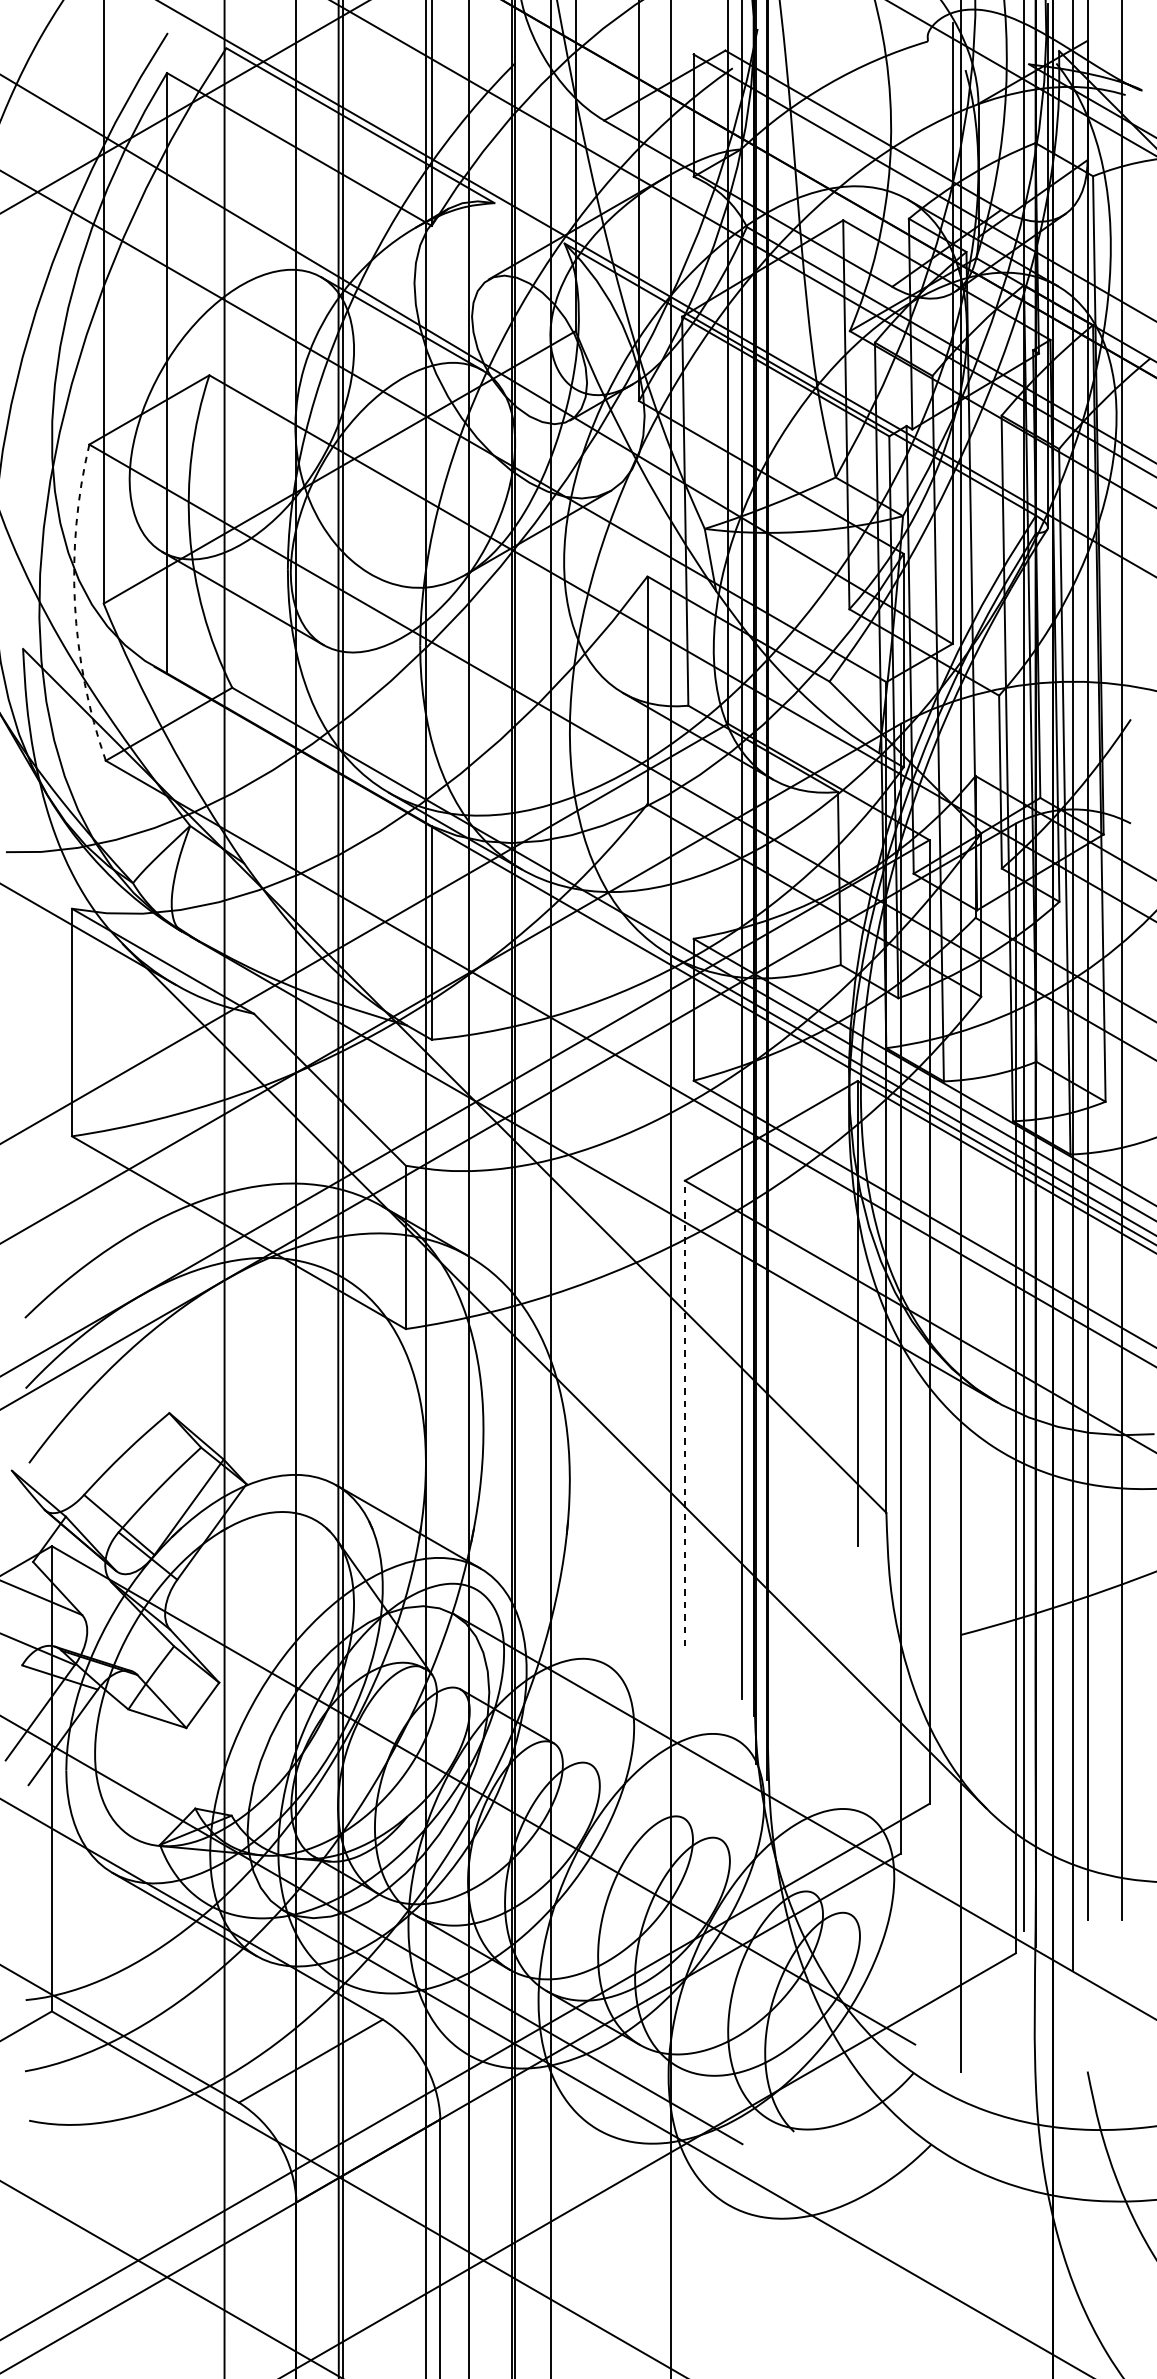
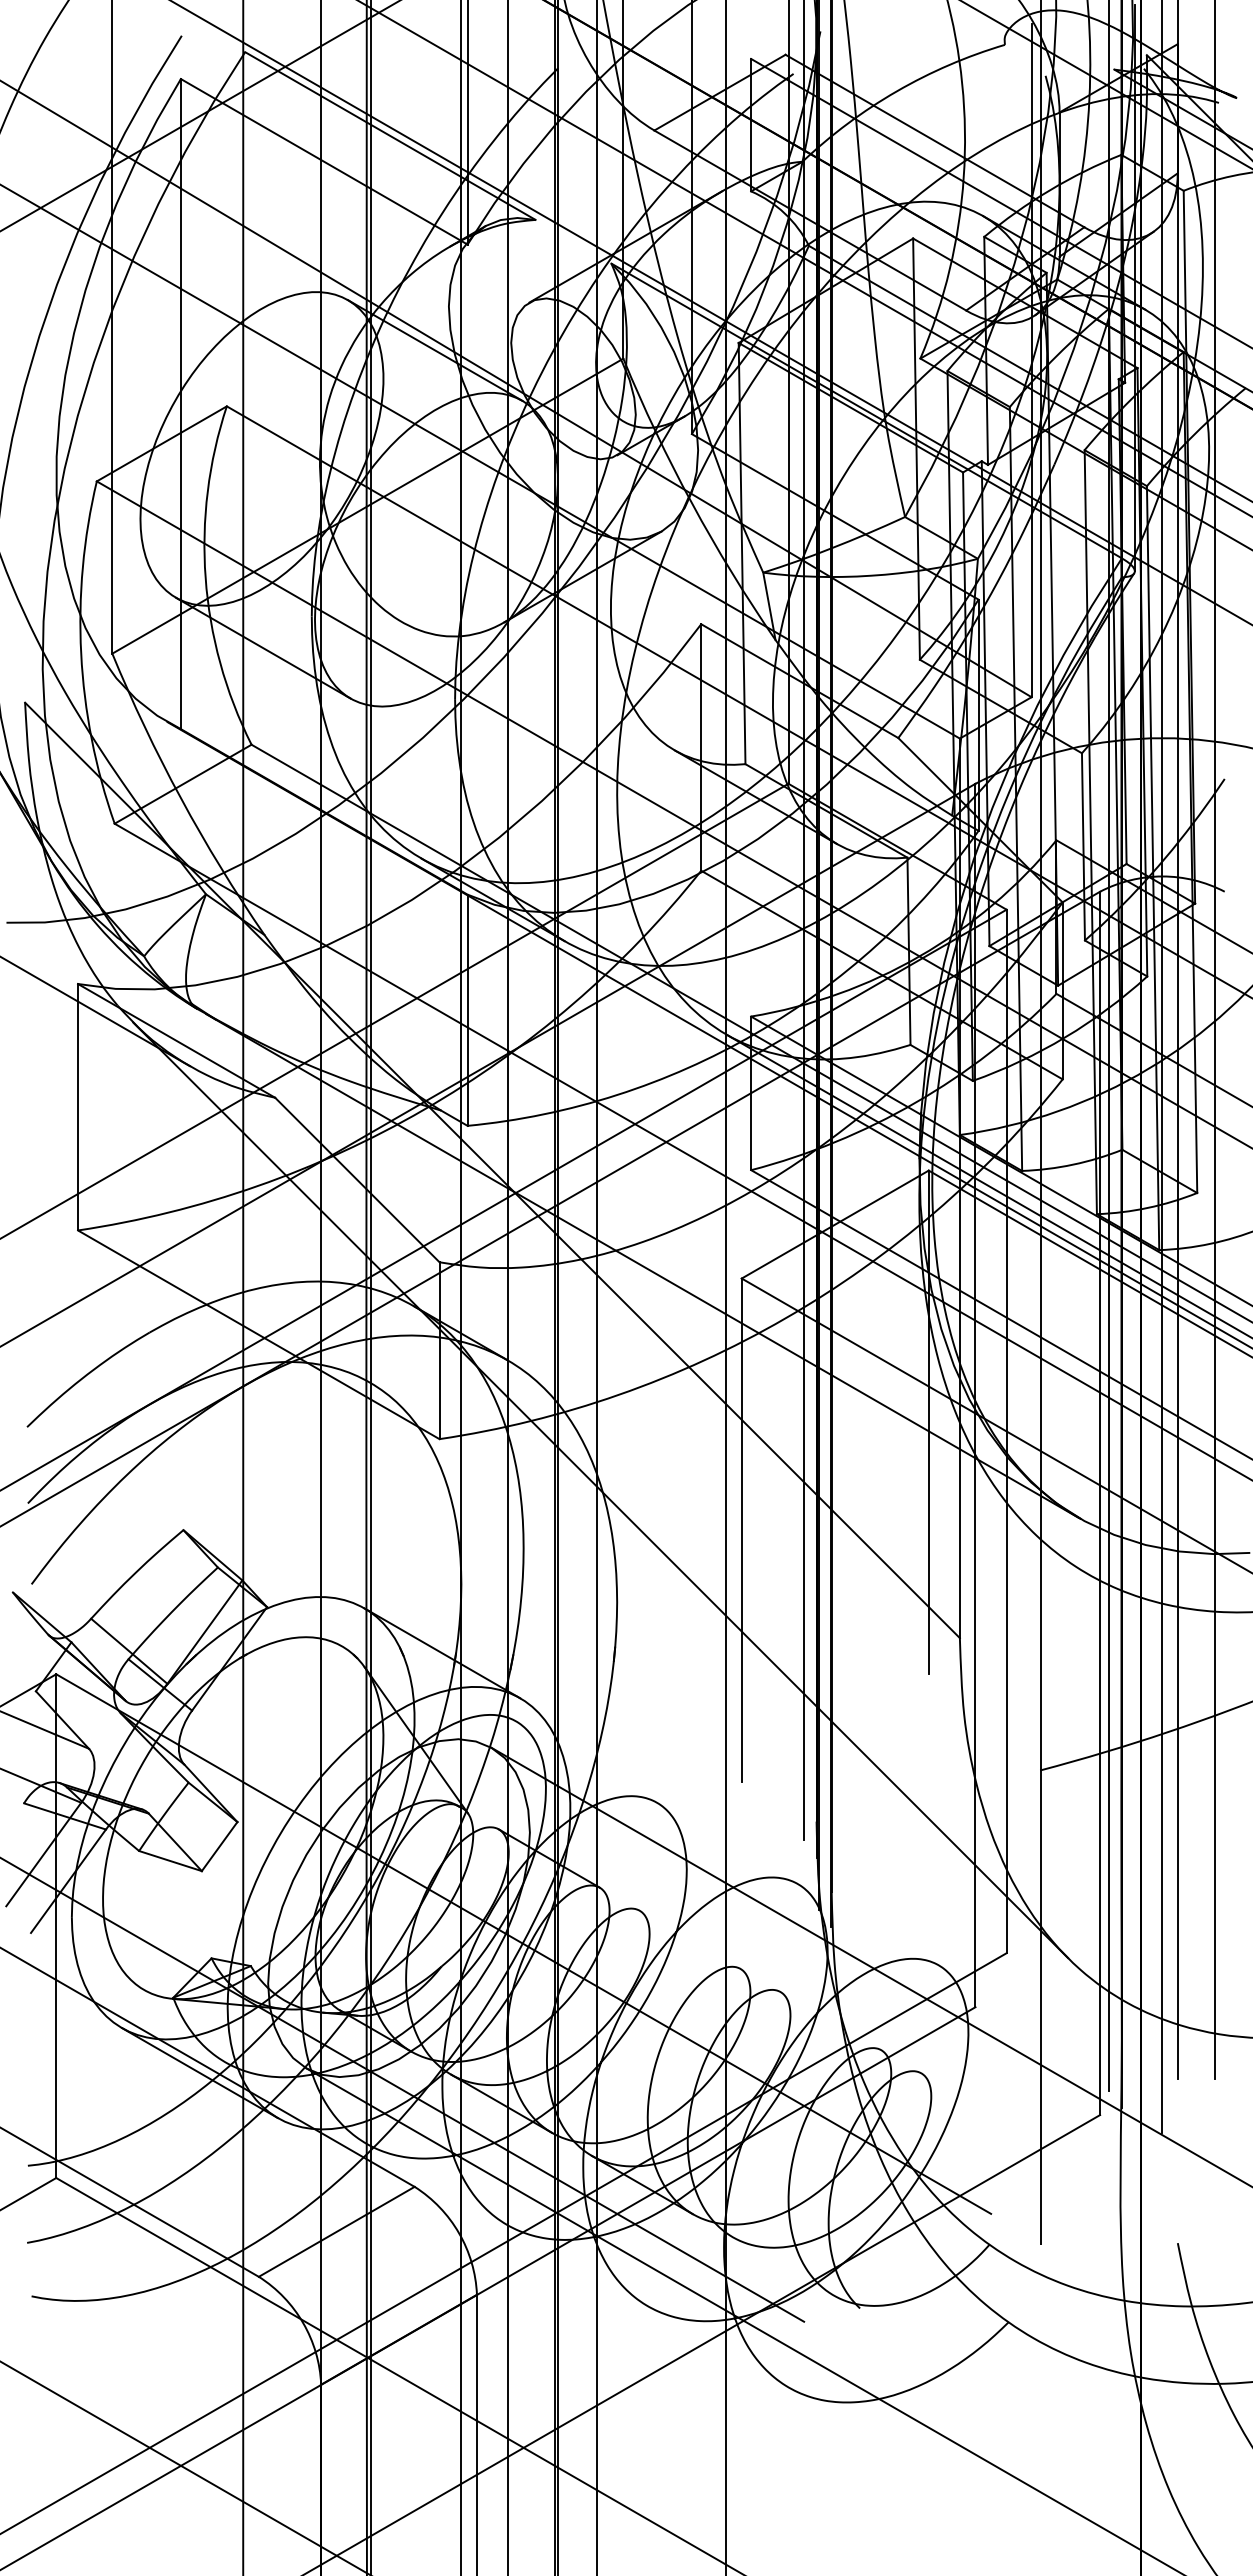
arc: (75, 603) -> (81, 653), dashed -> solid
line: (684, 1413) -> (741, 1530), dashed -> solid

